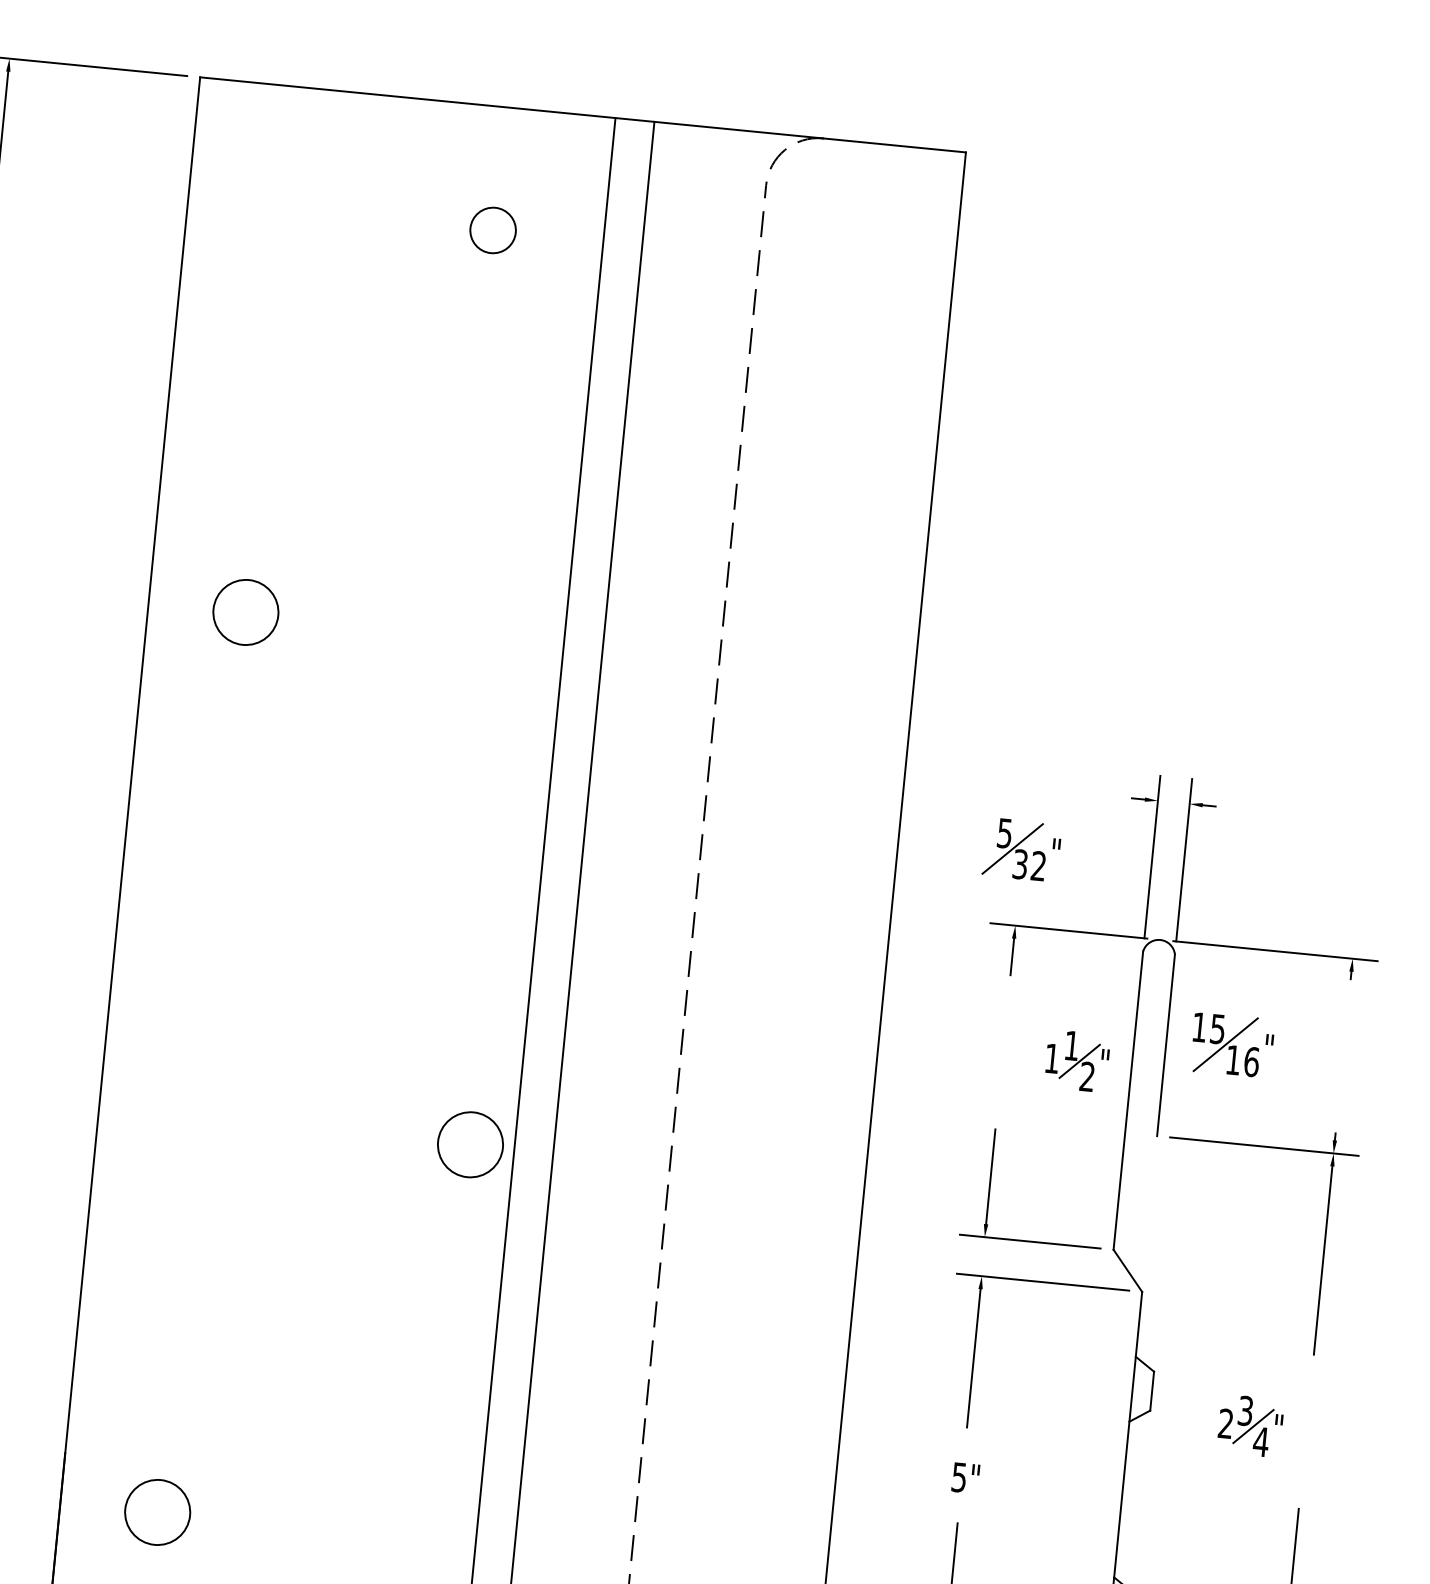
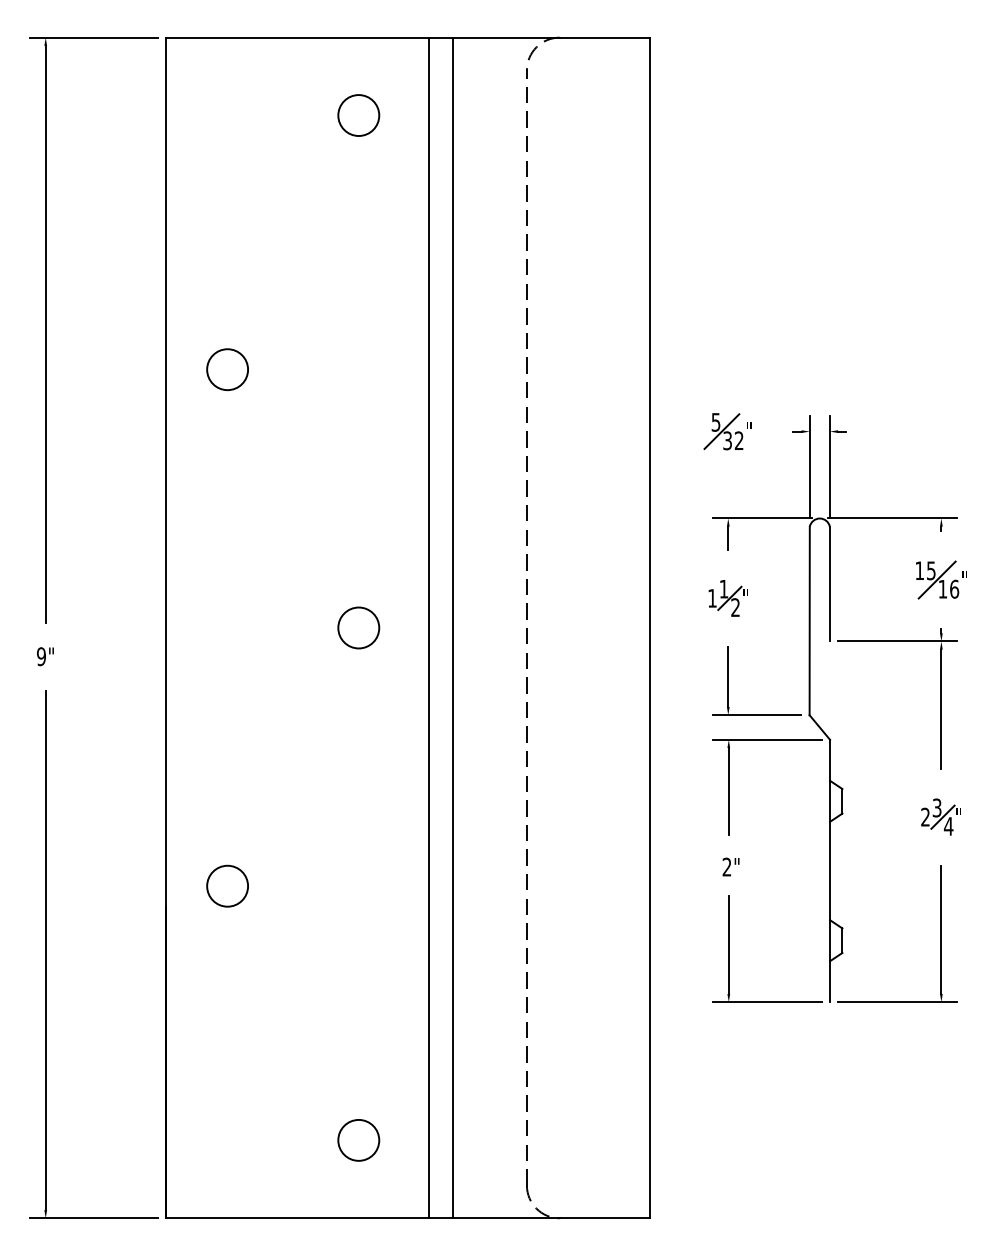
circle: (492, 230) -> (358, 115), size x1.43
part: (1021, 849) -> (727, 431), moved
part: (1232, 1044) -> (941, 579), moved
part: (1075, 1061) -> (727, 598), moved
circle: (470, 1143) -> (358, 627), moved
part: (1249, 1424) -> (940, 816), moved
text: (958, 1476) -> (726, 866), 5" -> 2"
circle: (157, 1511) -> (227, 885), moved

